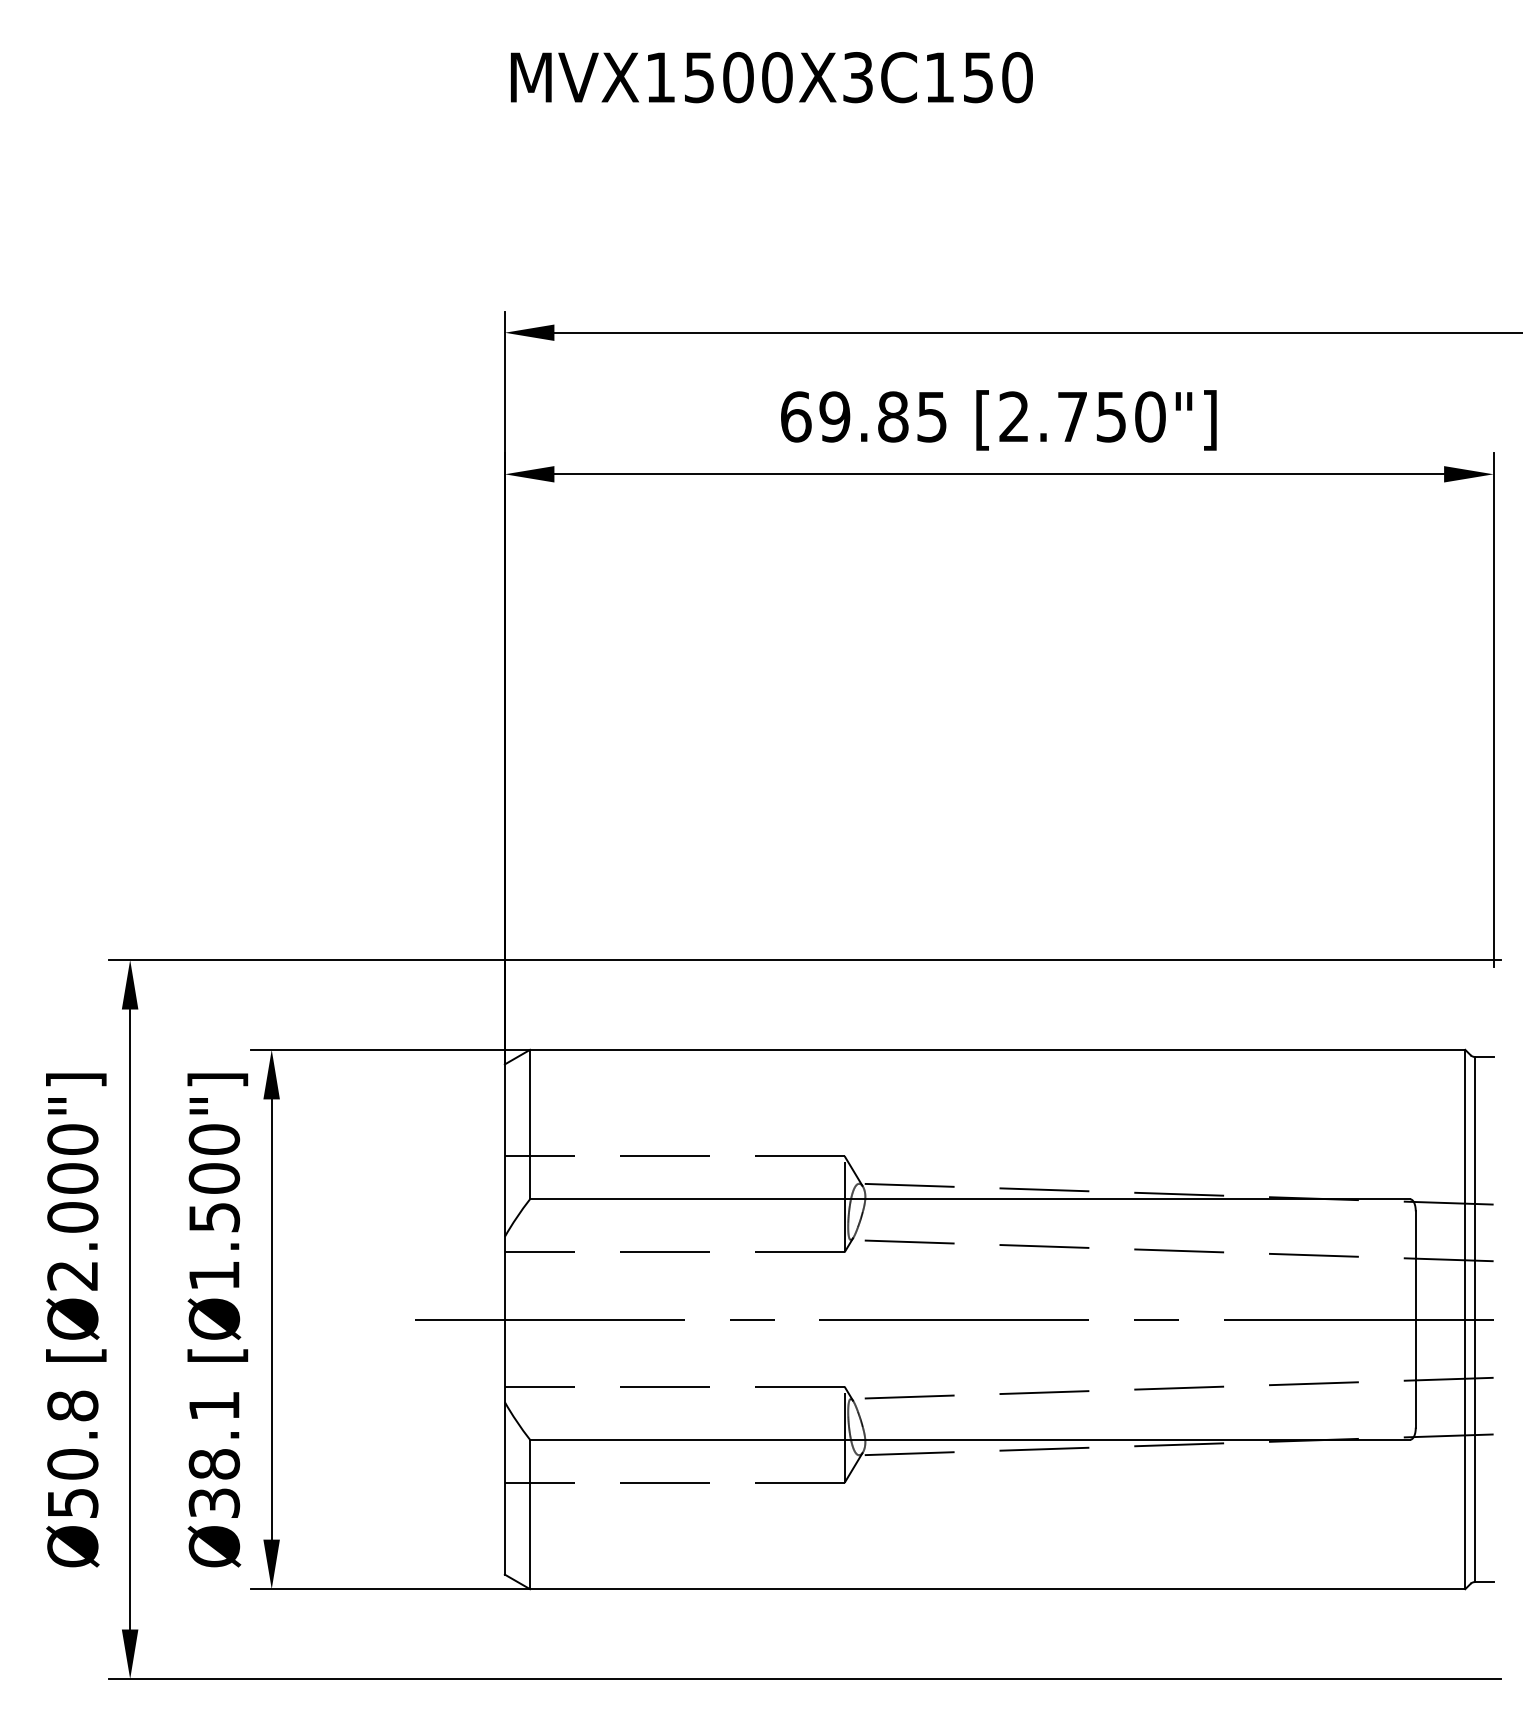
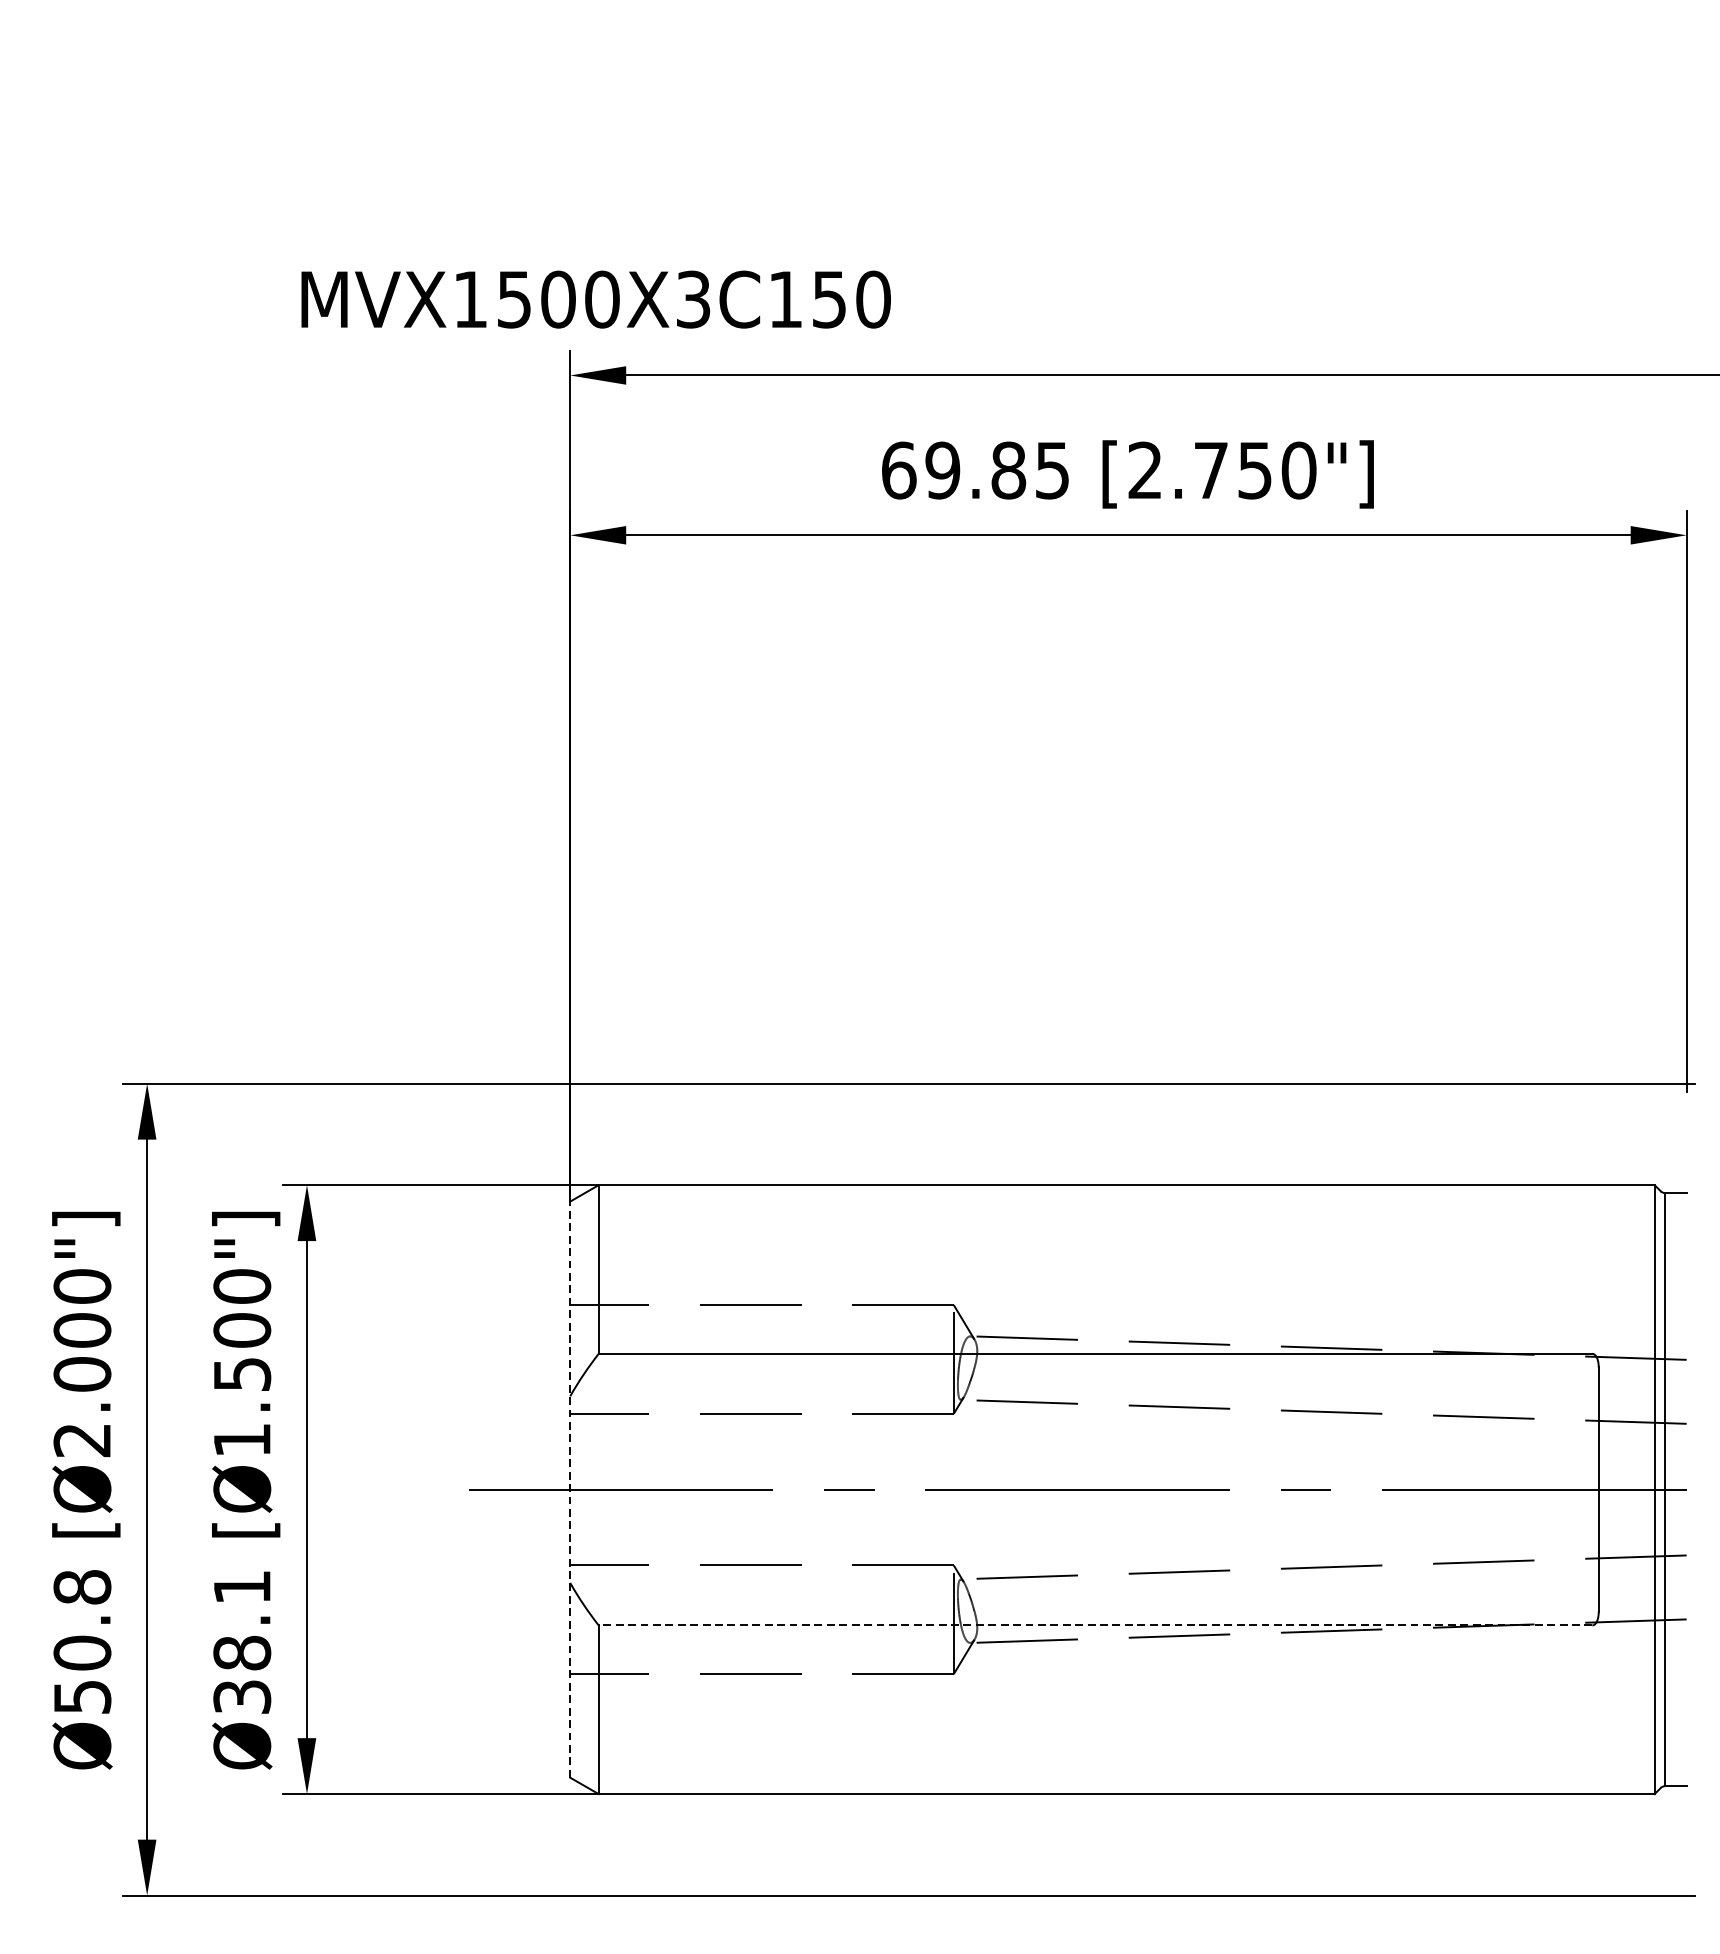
text: (771, 77) -> (595, 299), moved
line: (504, 1319) -> (569, 1489), solid -> dashed
line: (969, 1439) -> (1094, 1625), solid -> dashed

